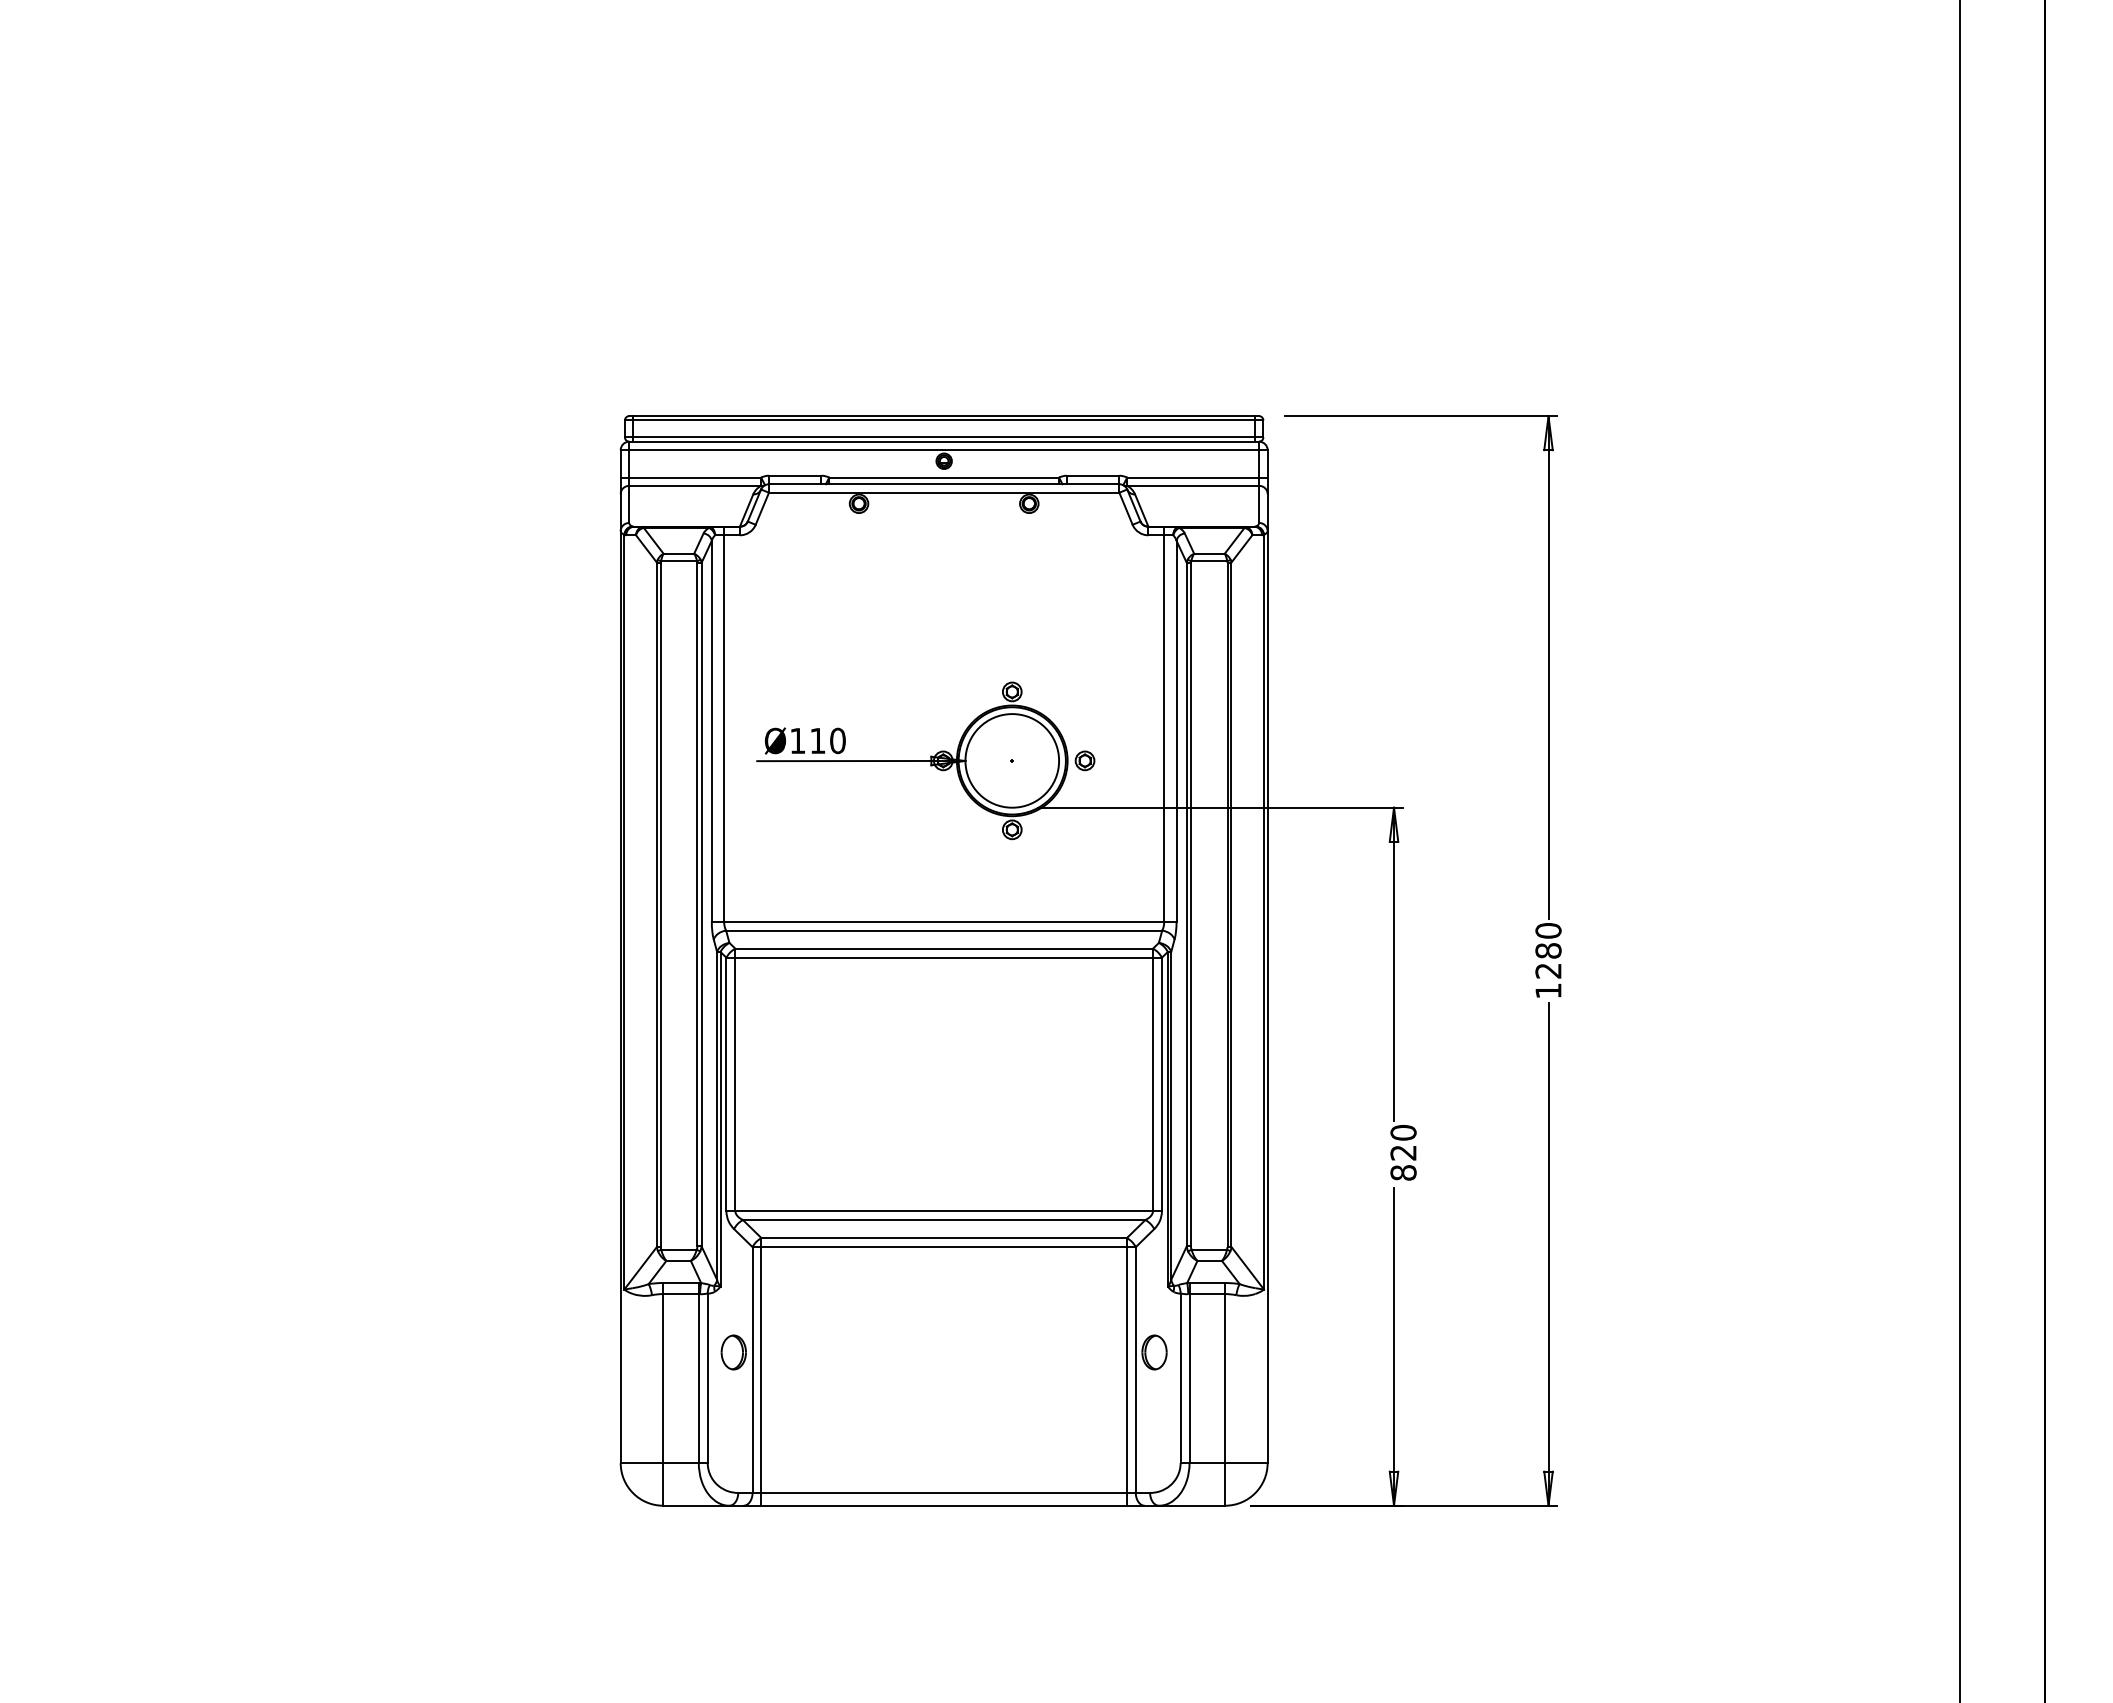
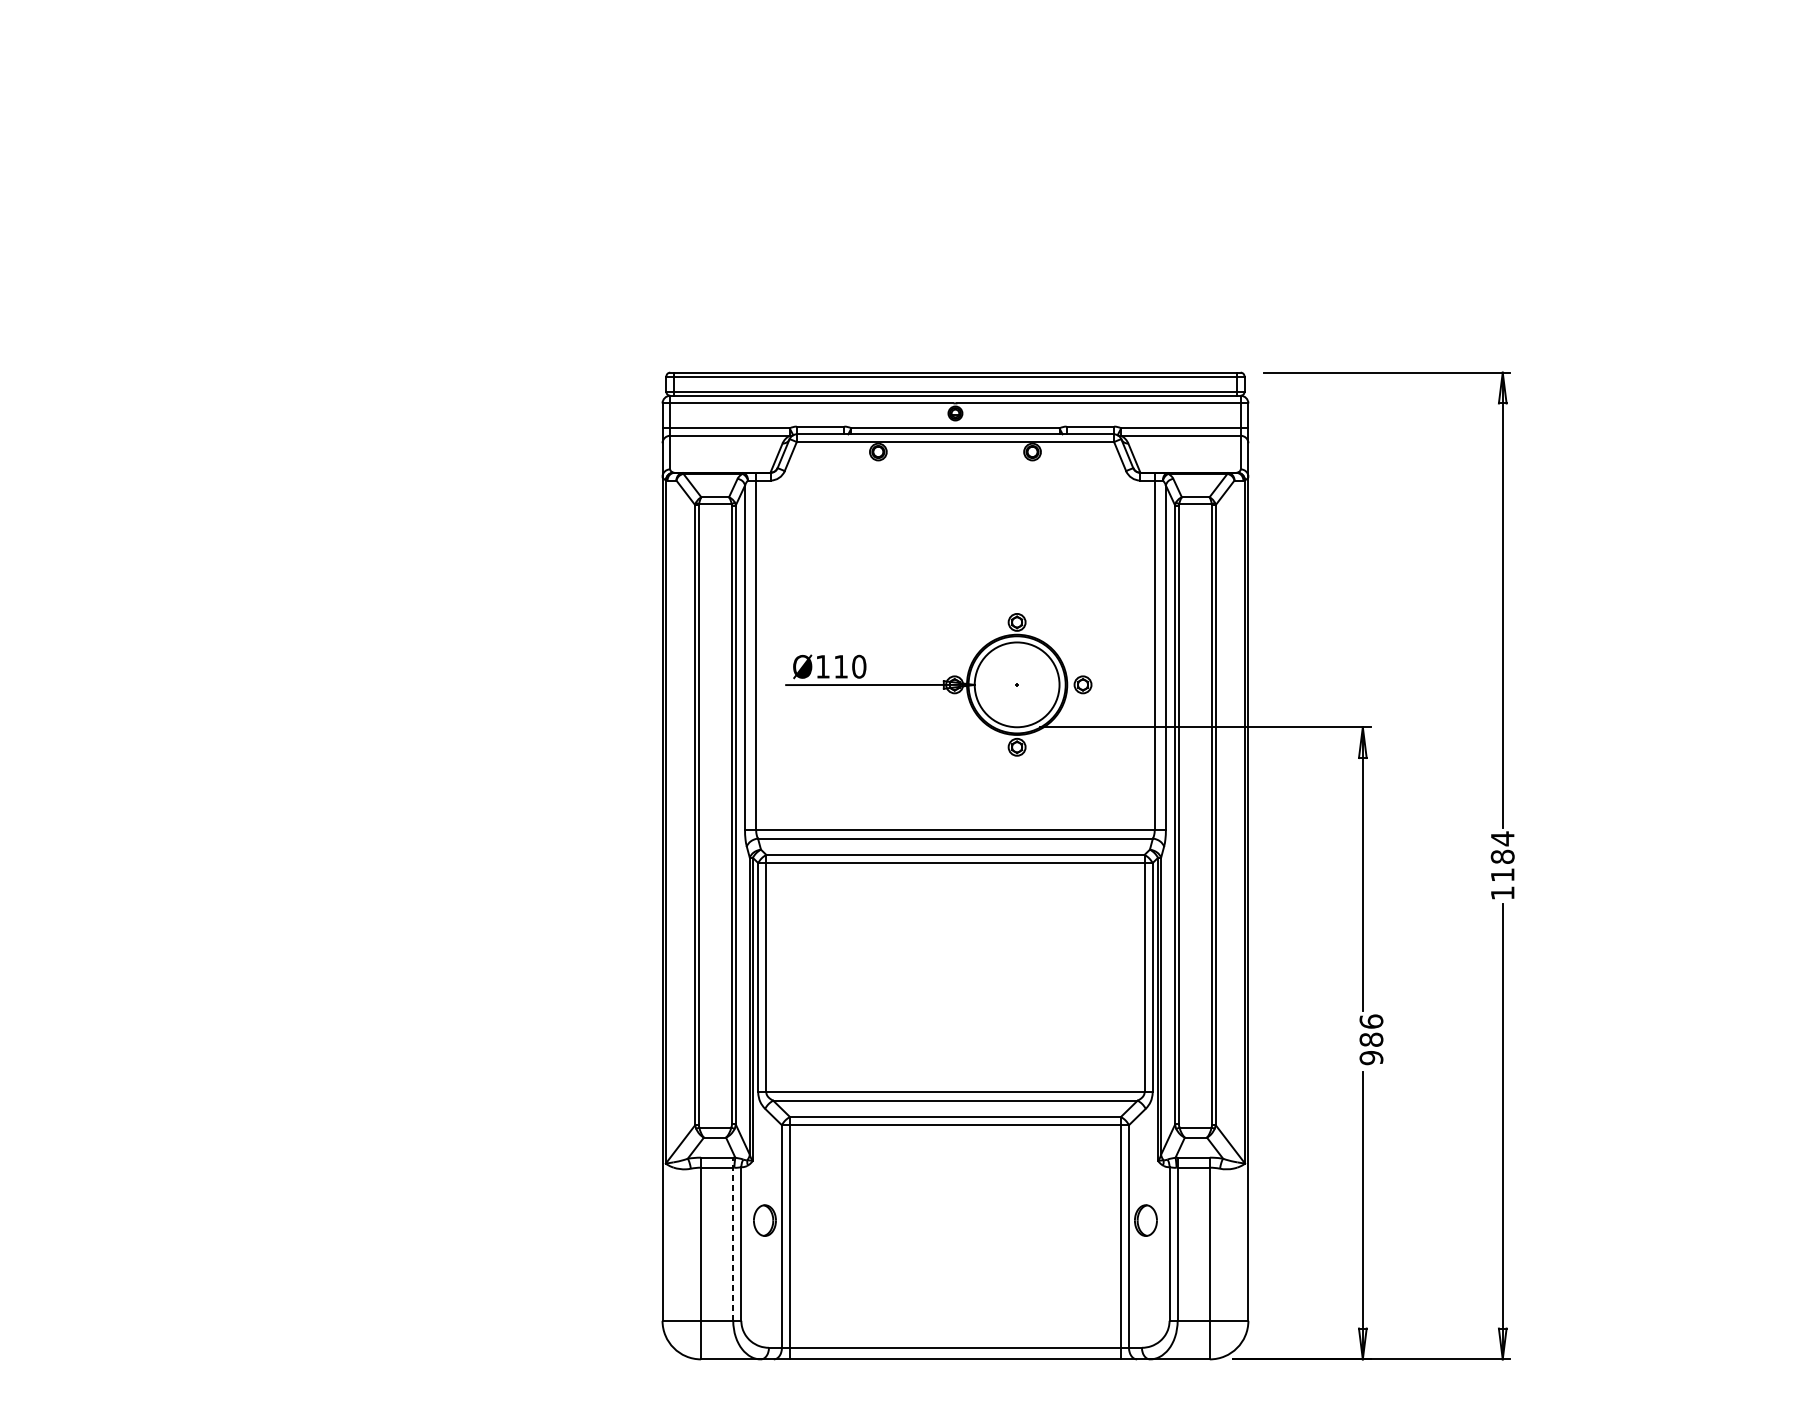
text: (1548, 950) -> (1502, 856), 1280 -> 1184
text: (1403, 1152) -> (1371, 1039), 820 -> 986
line: (698, 1372) -> (732, 1238), solid -> dashed

